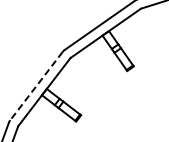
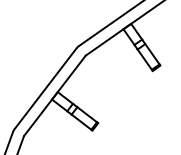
line: (36, 86) -> (45, 89), dashed -> solid

